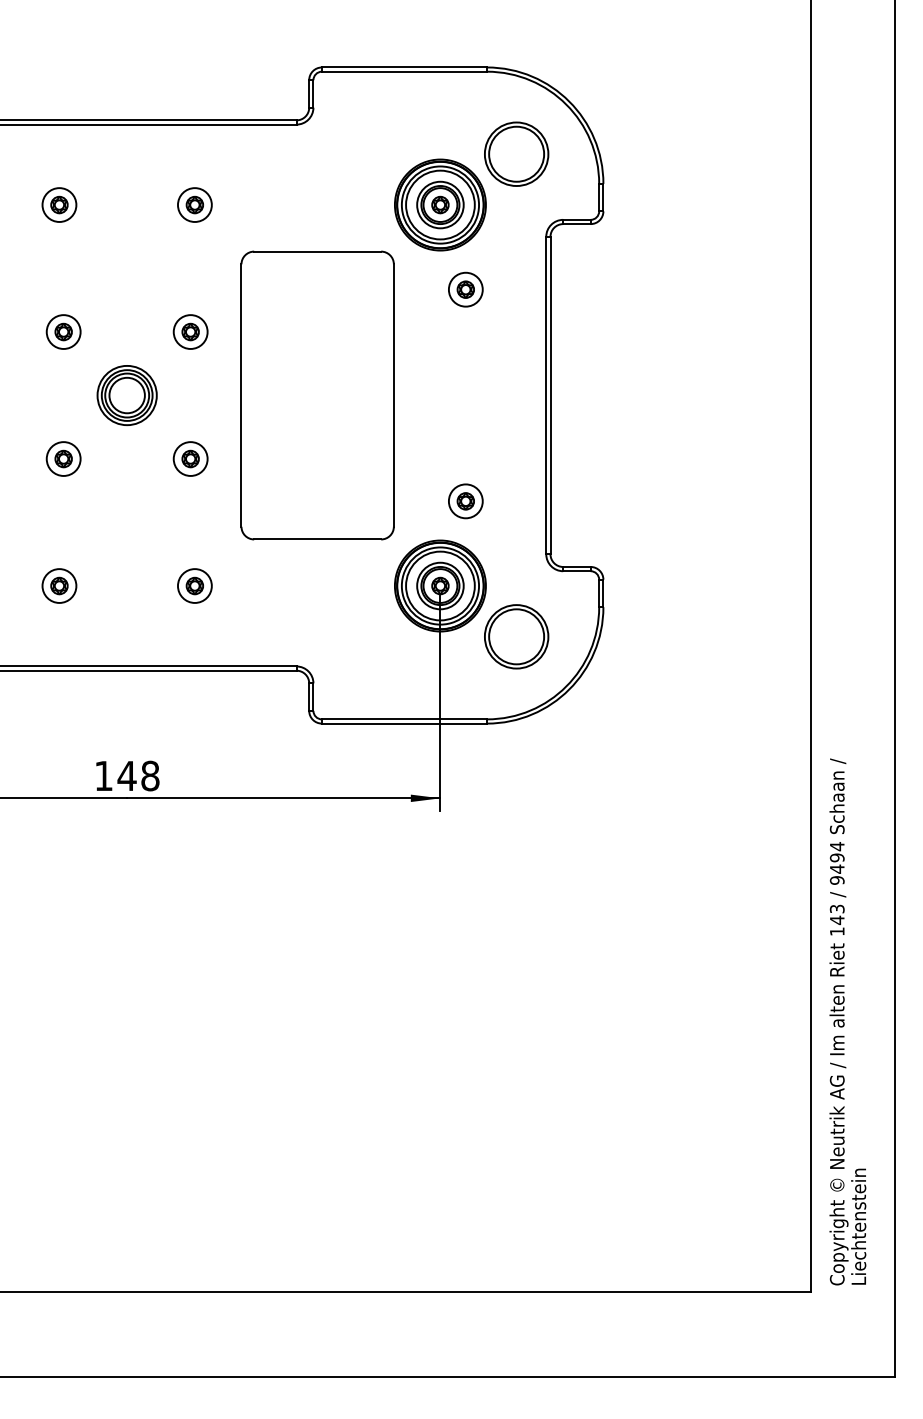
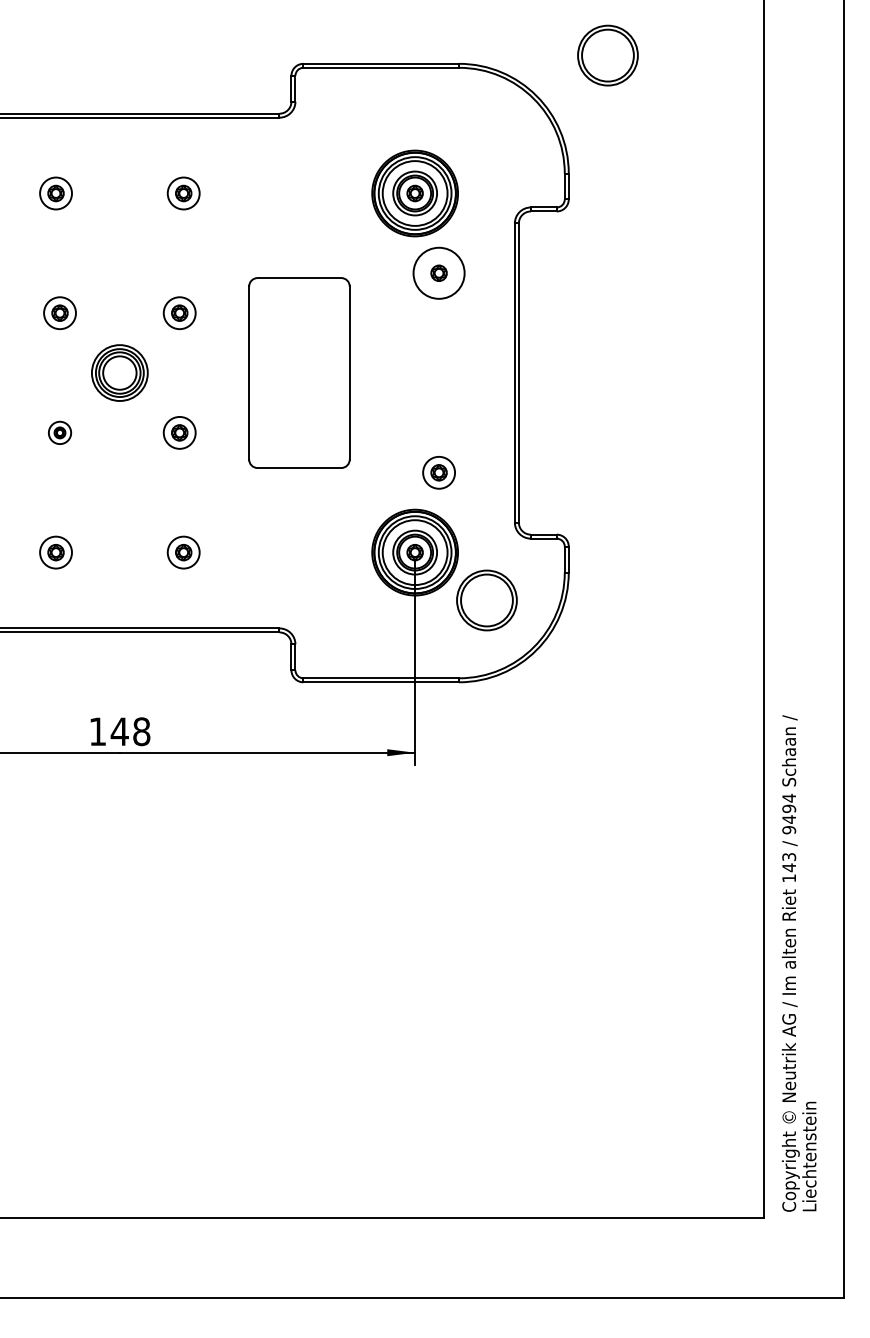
part: (516, 154) -> (607, 55), moved
circle: (466, 289) -> (439, 273), size x1.6
part: (317, 394) -> (299, 372), size x0.7
part: (63, 458) -> (59, 432), size x0.7

